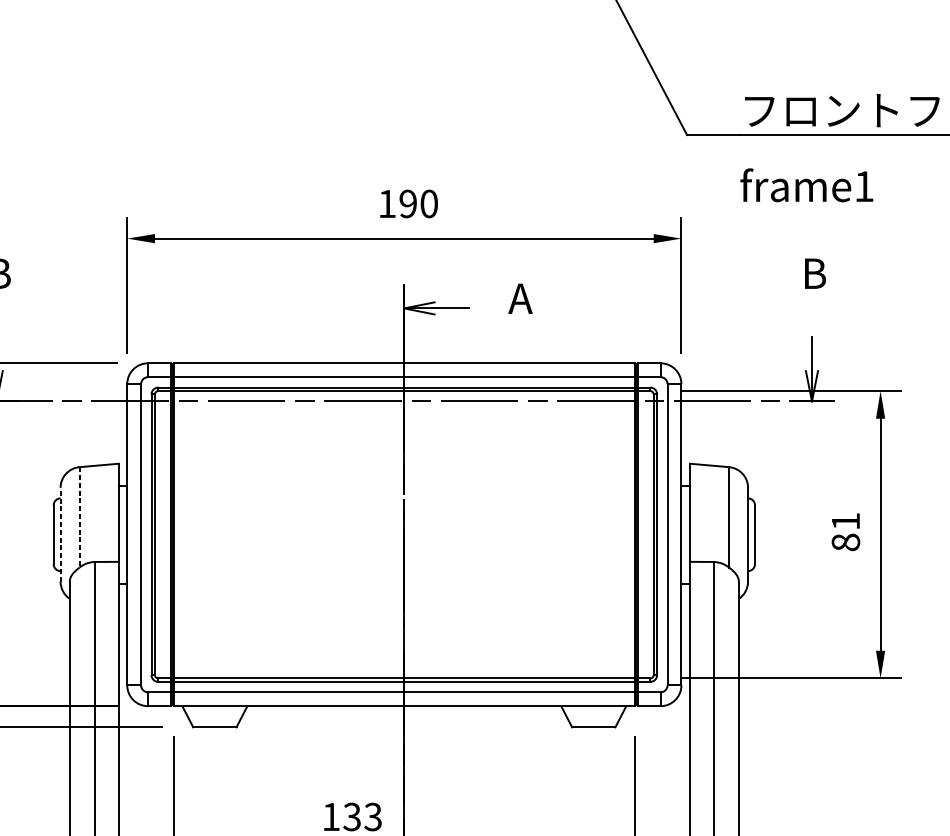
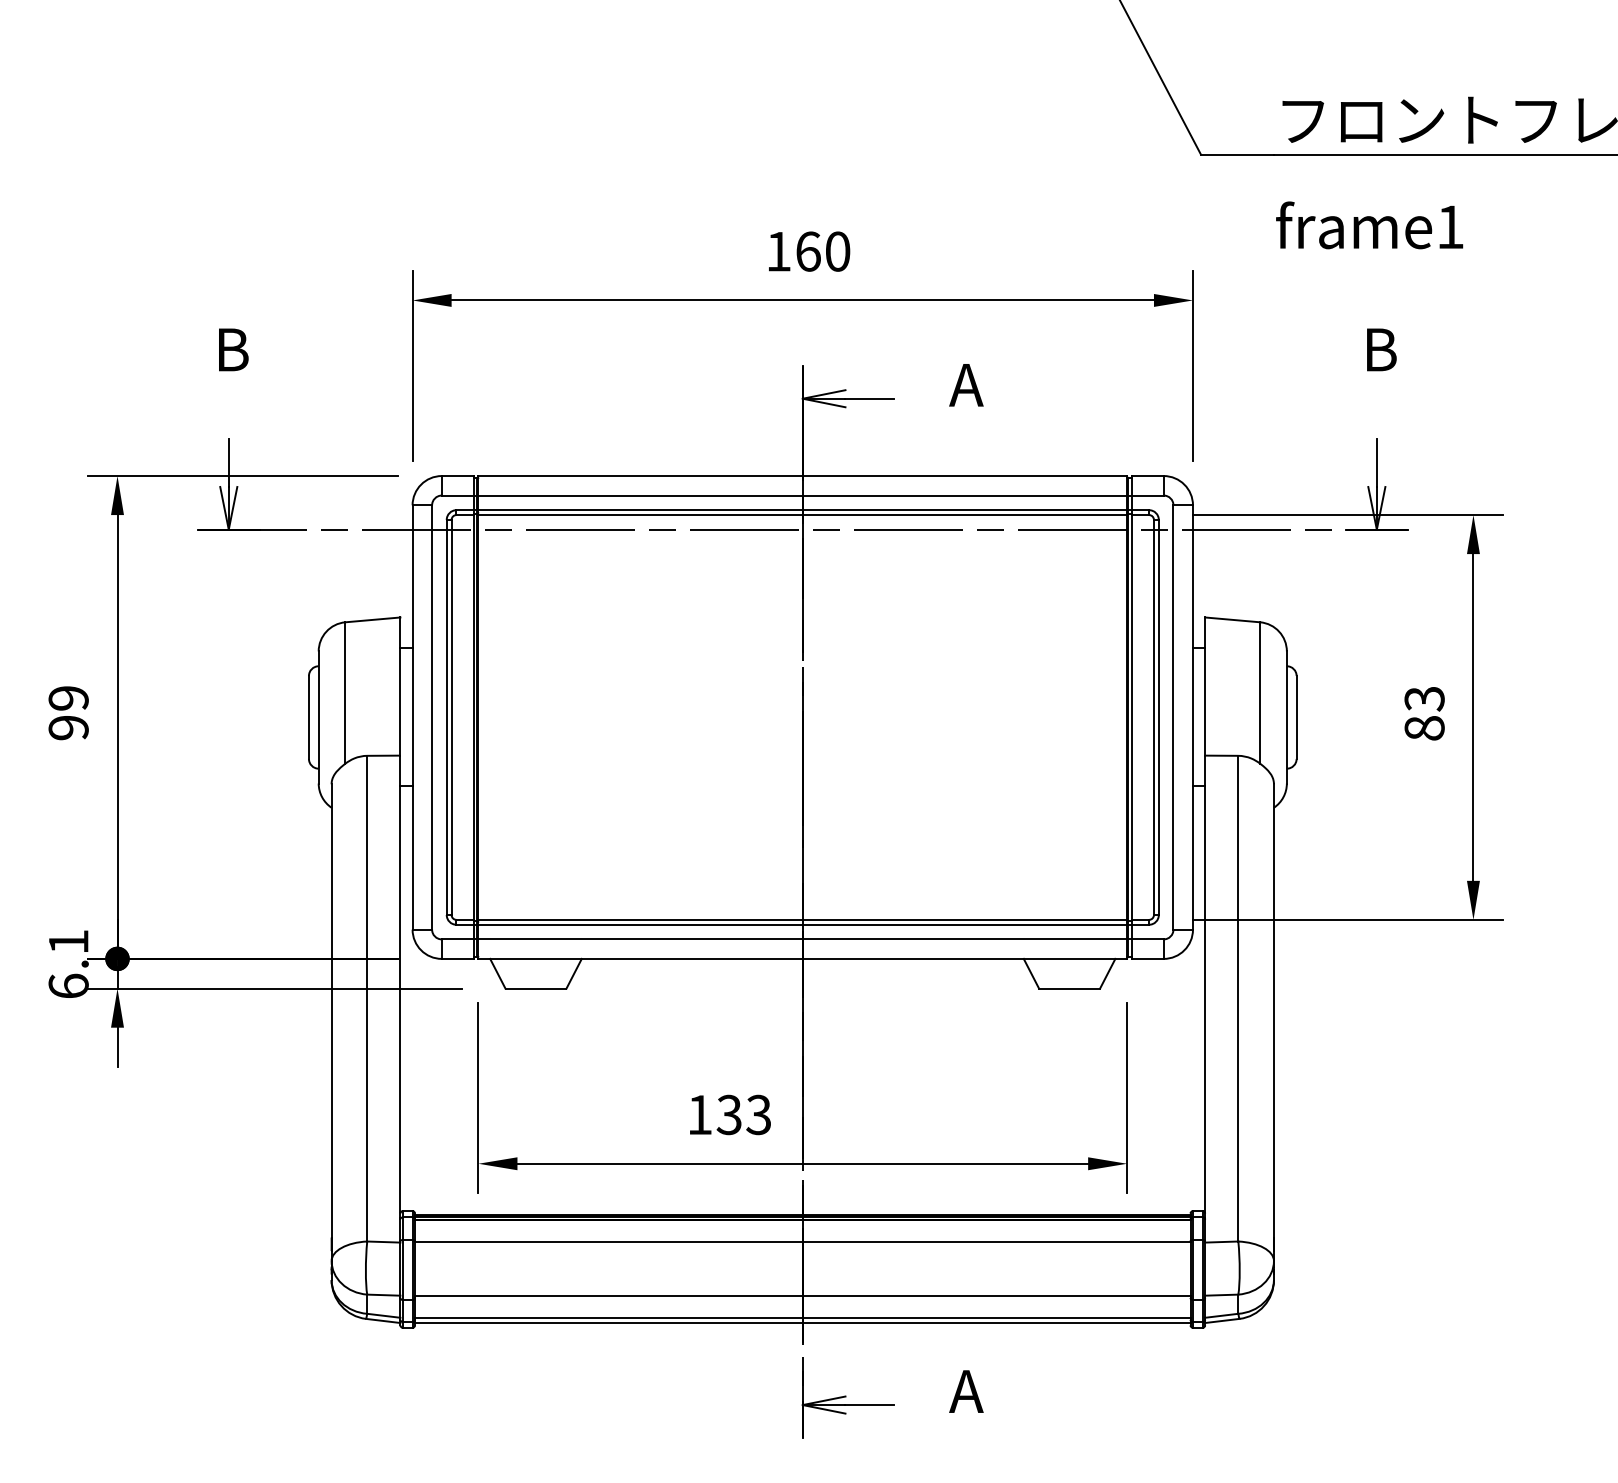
text: (408, 203) -> (808, 251), 190 -> 160
line: (79, 517) -> (345, 692), dashed -> solid
text: (845, 521) -> (1424, 699), 81 -> 83
line: (60, 534) -> (318, 716), dashed -> solid

